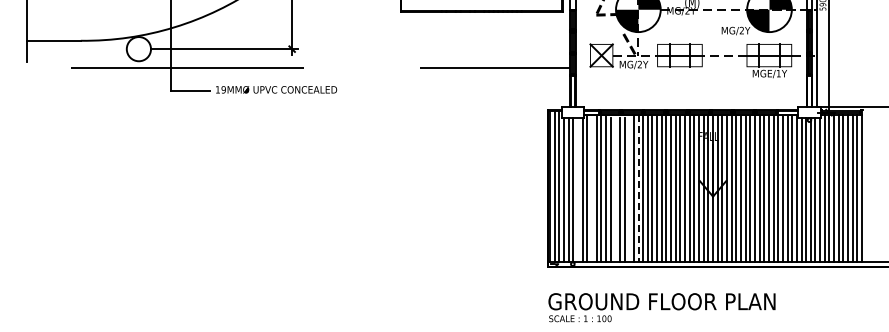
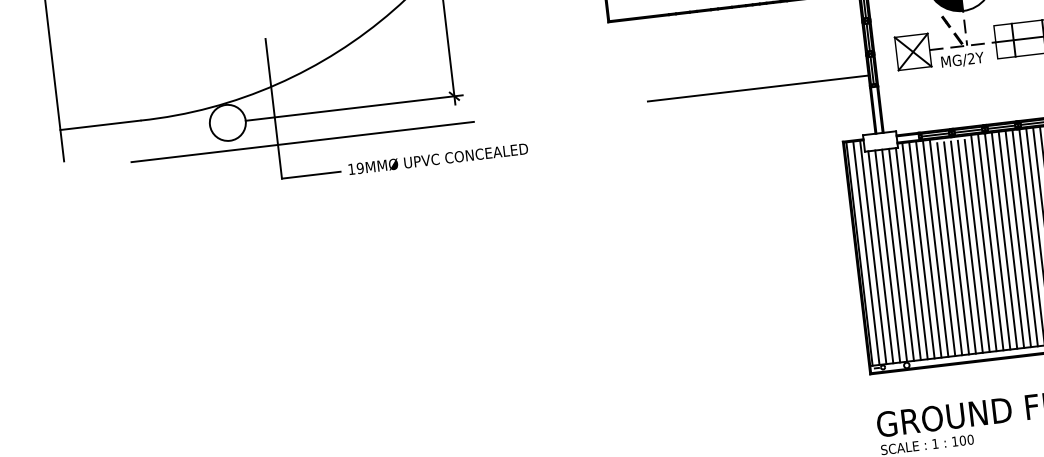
line: (591, 188) -> (921, 250), added
line: (577, 189) -> (900, 254), added
line: (615, 189) -> (956, 247), added
line: (629, 189) -> (977, 245), added
line: (638, 189) -> (990, 243), dashed -> solid

